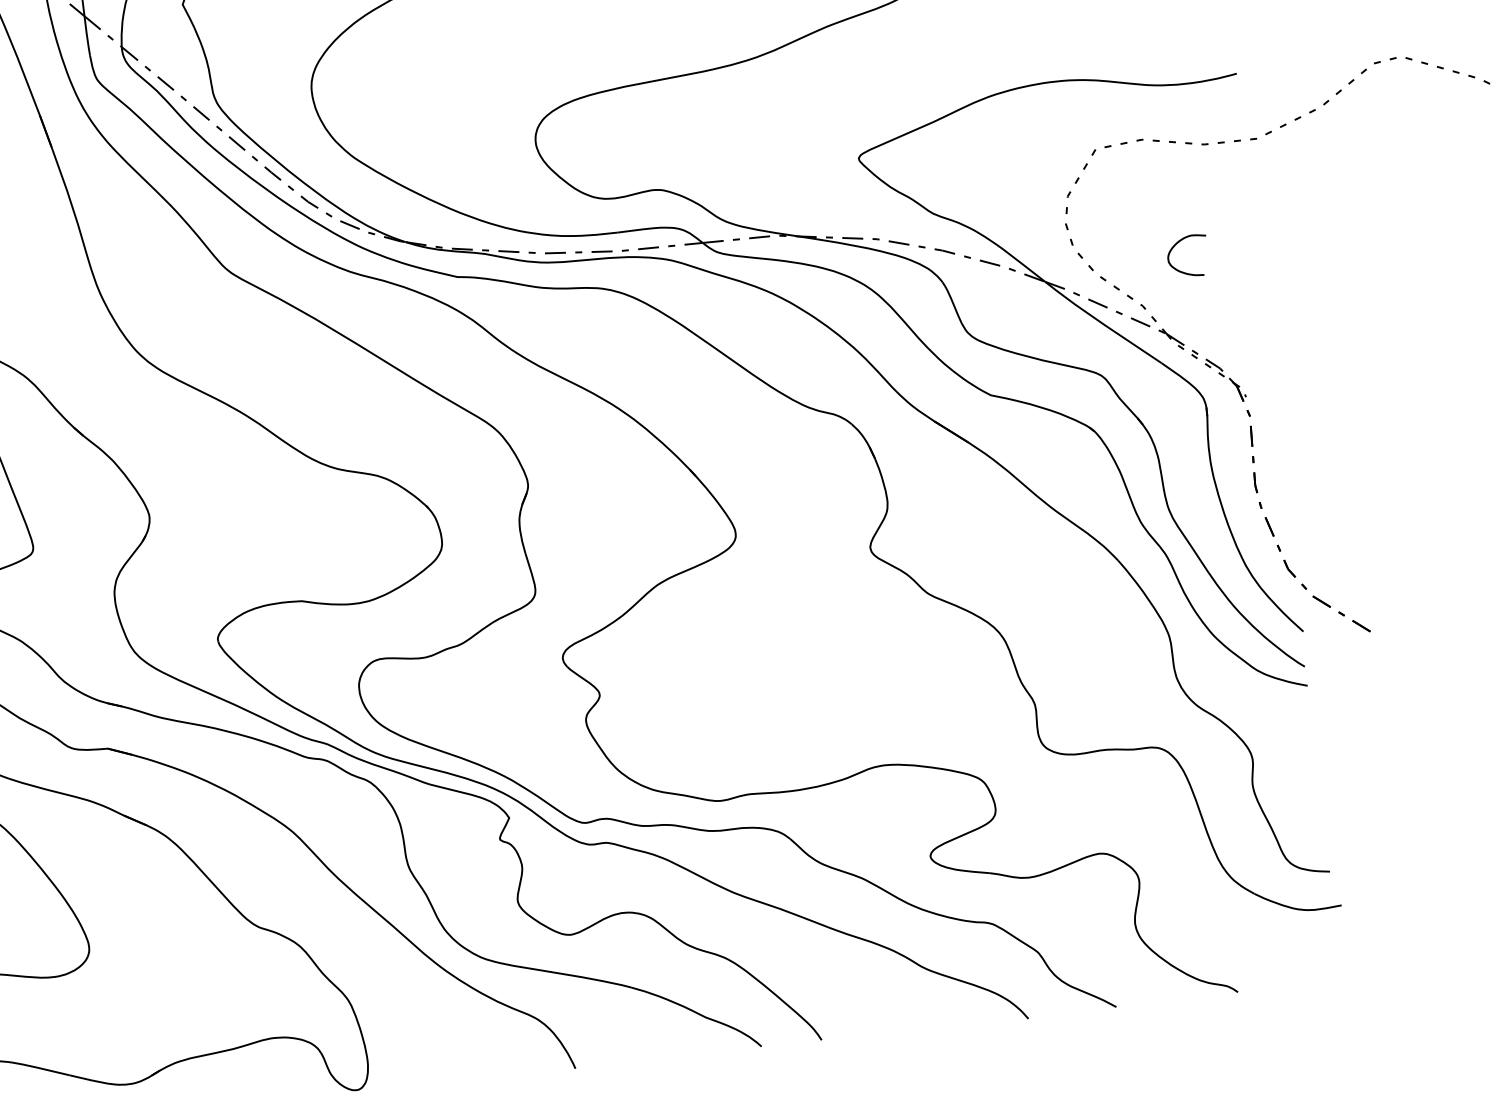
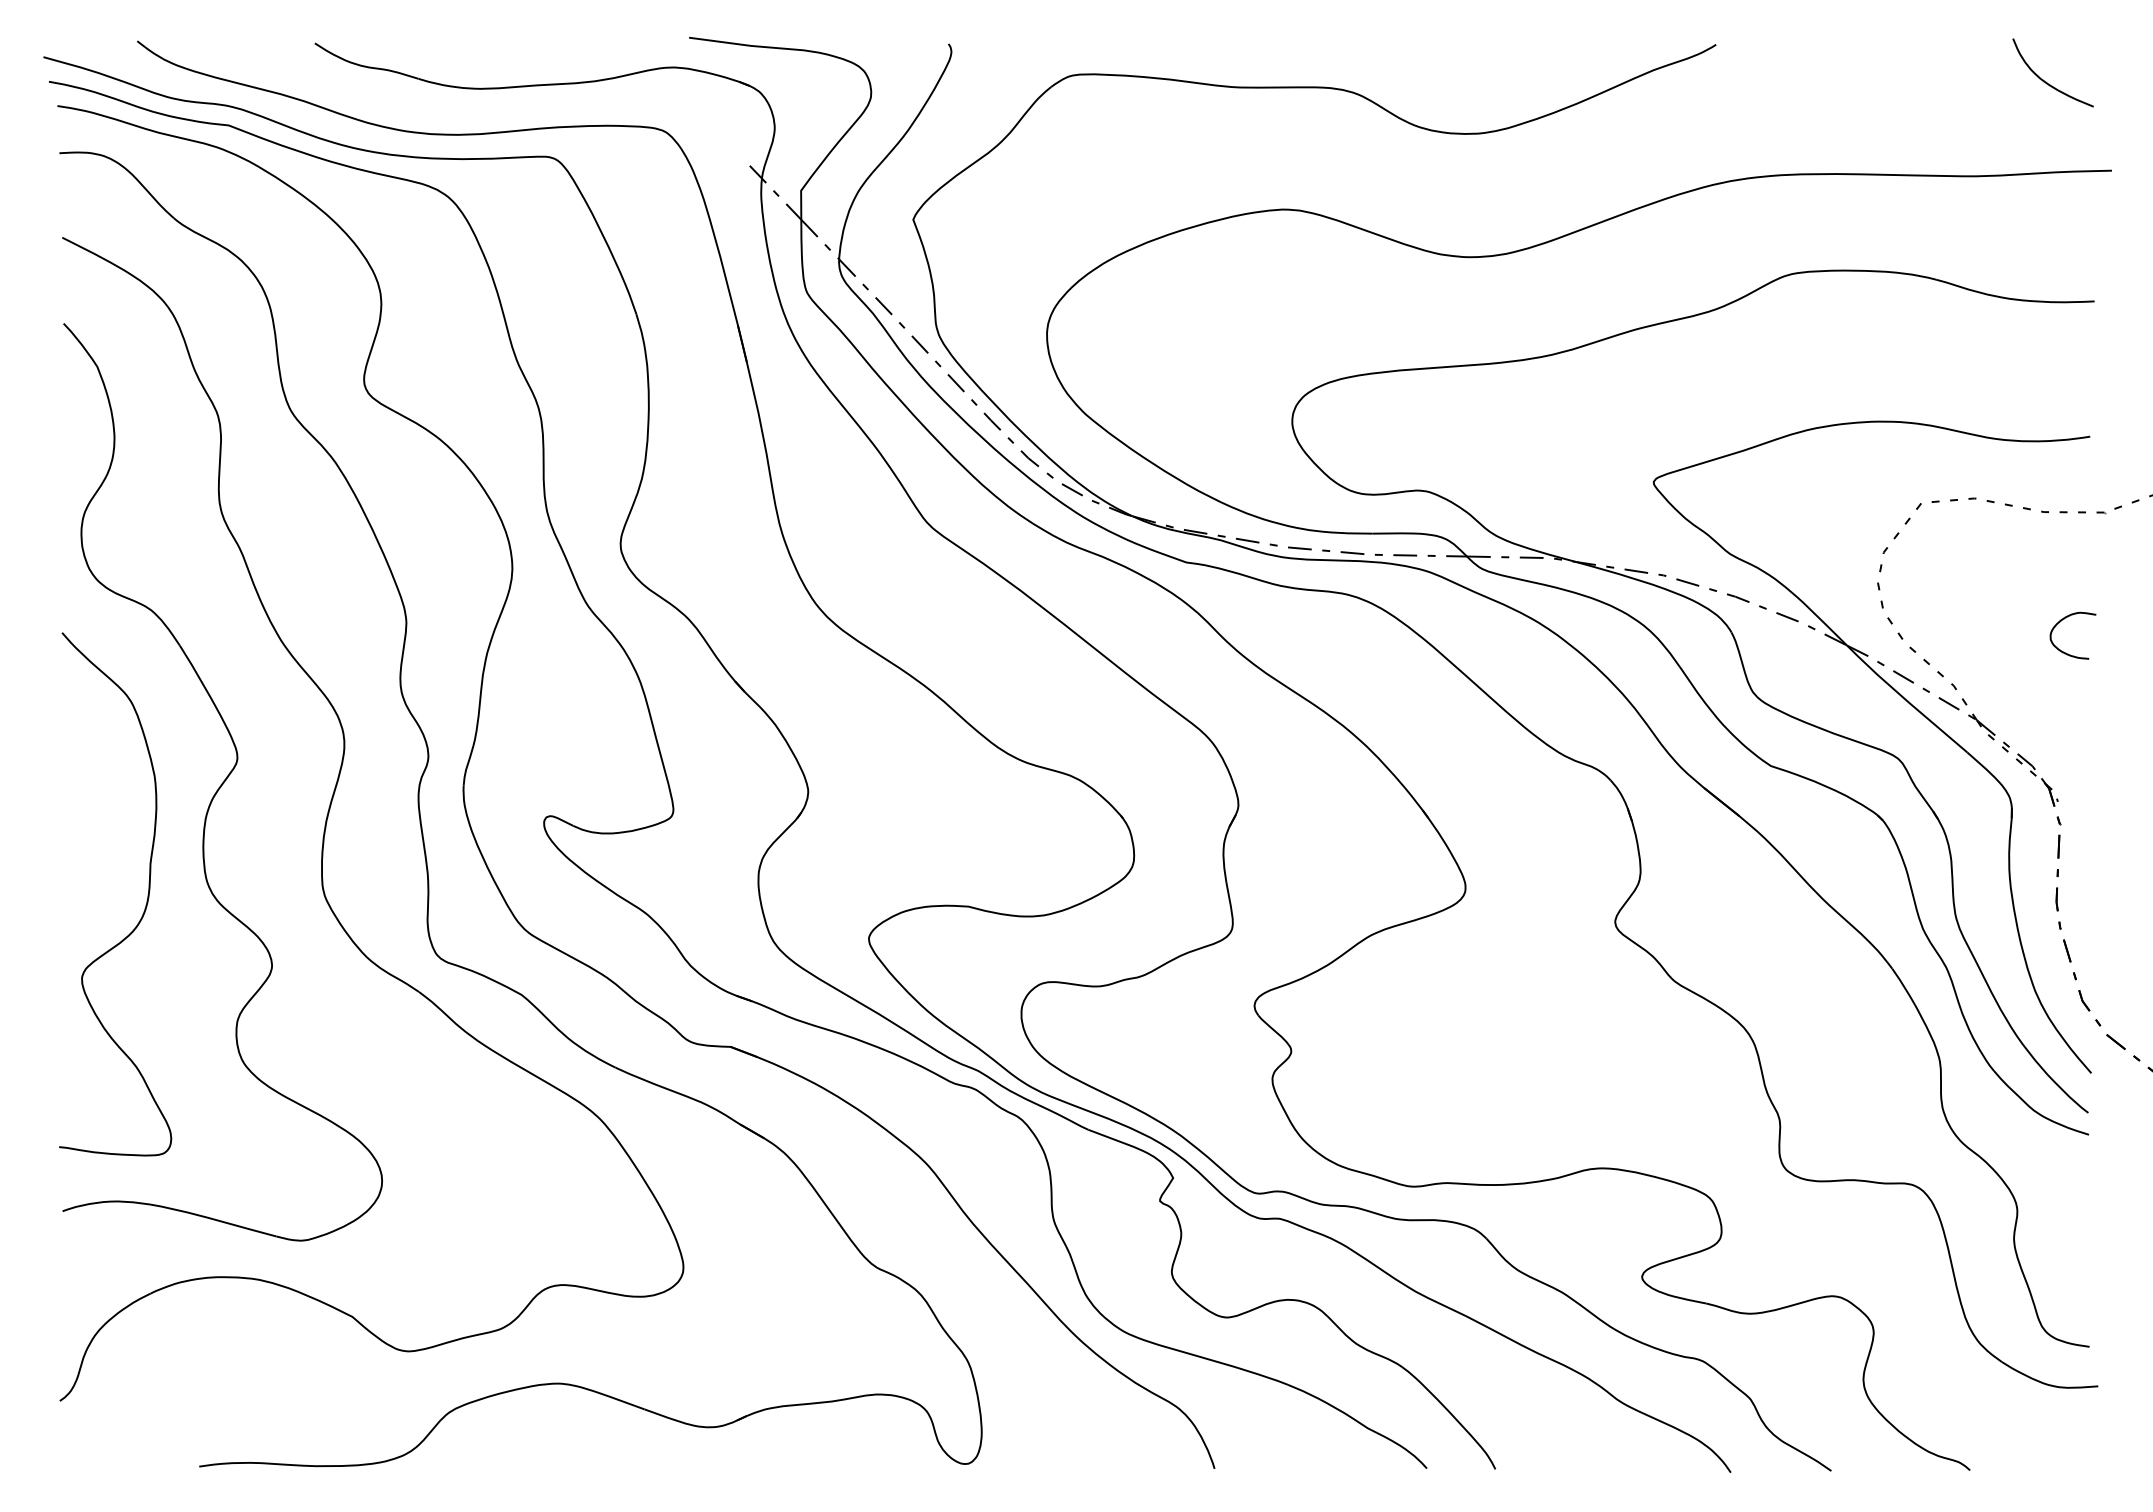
curve: (1175, 246) -> (2060, 622), moved

